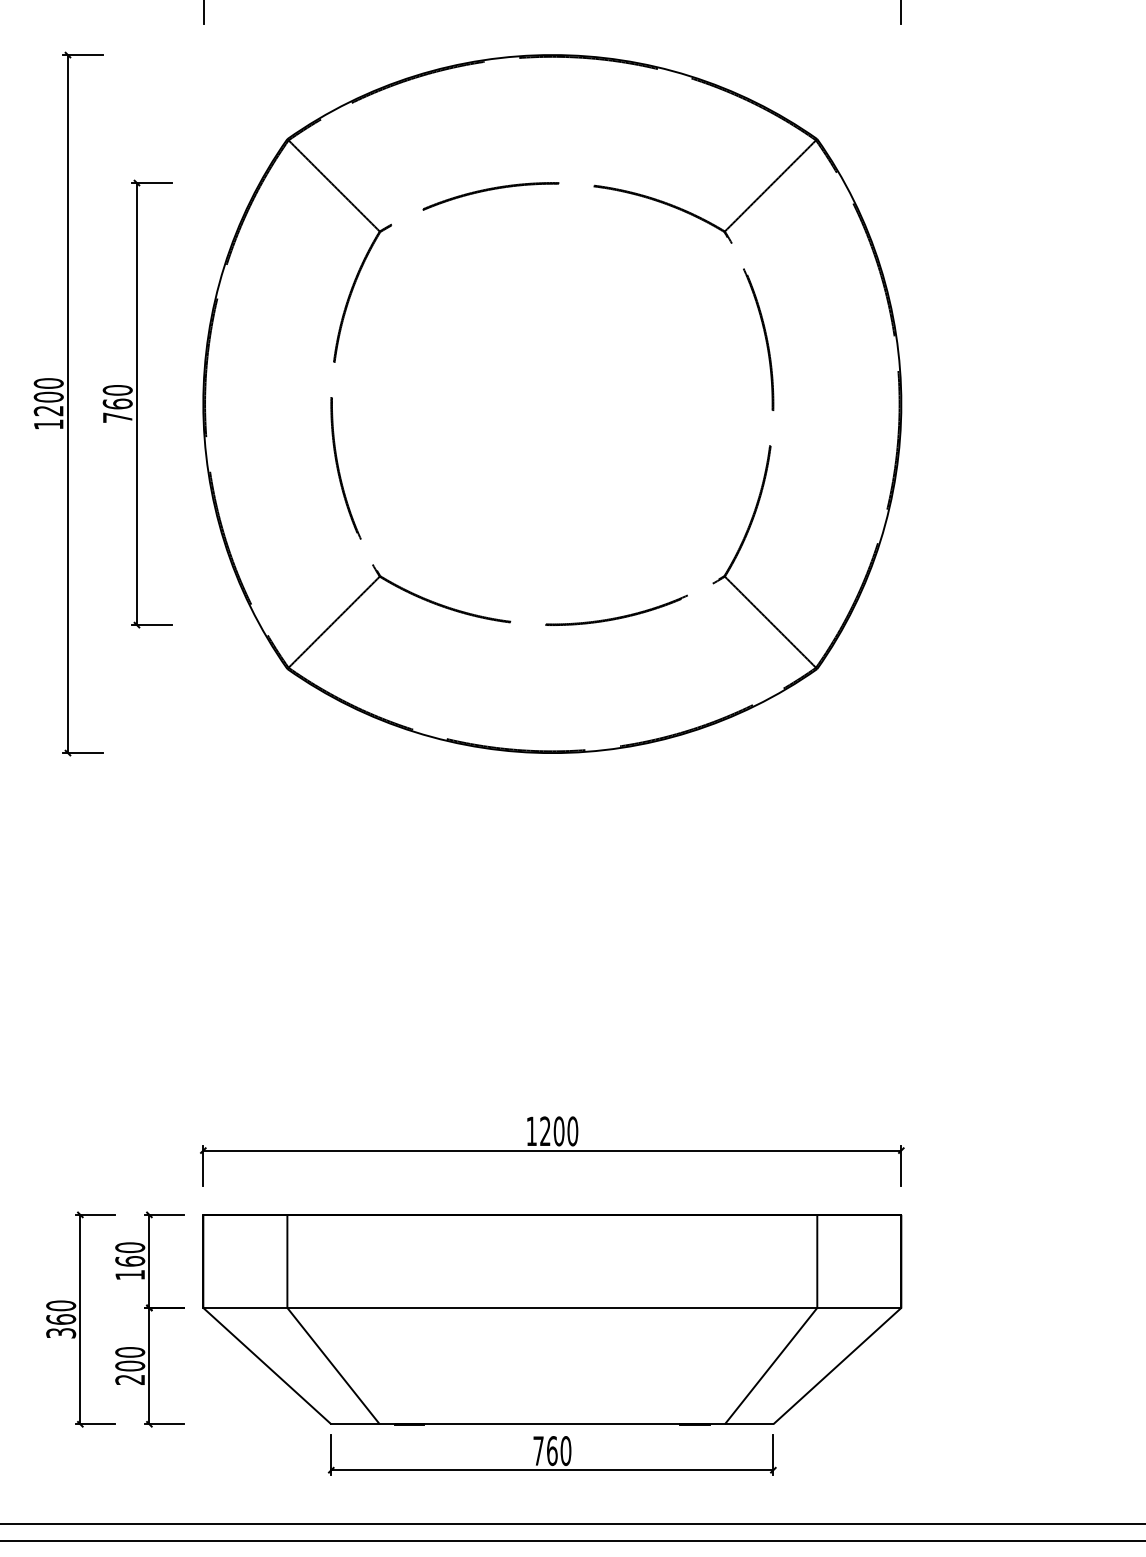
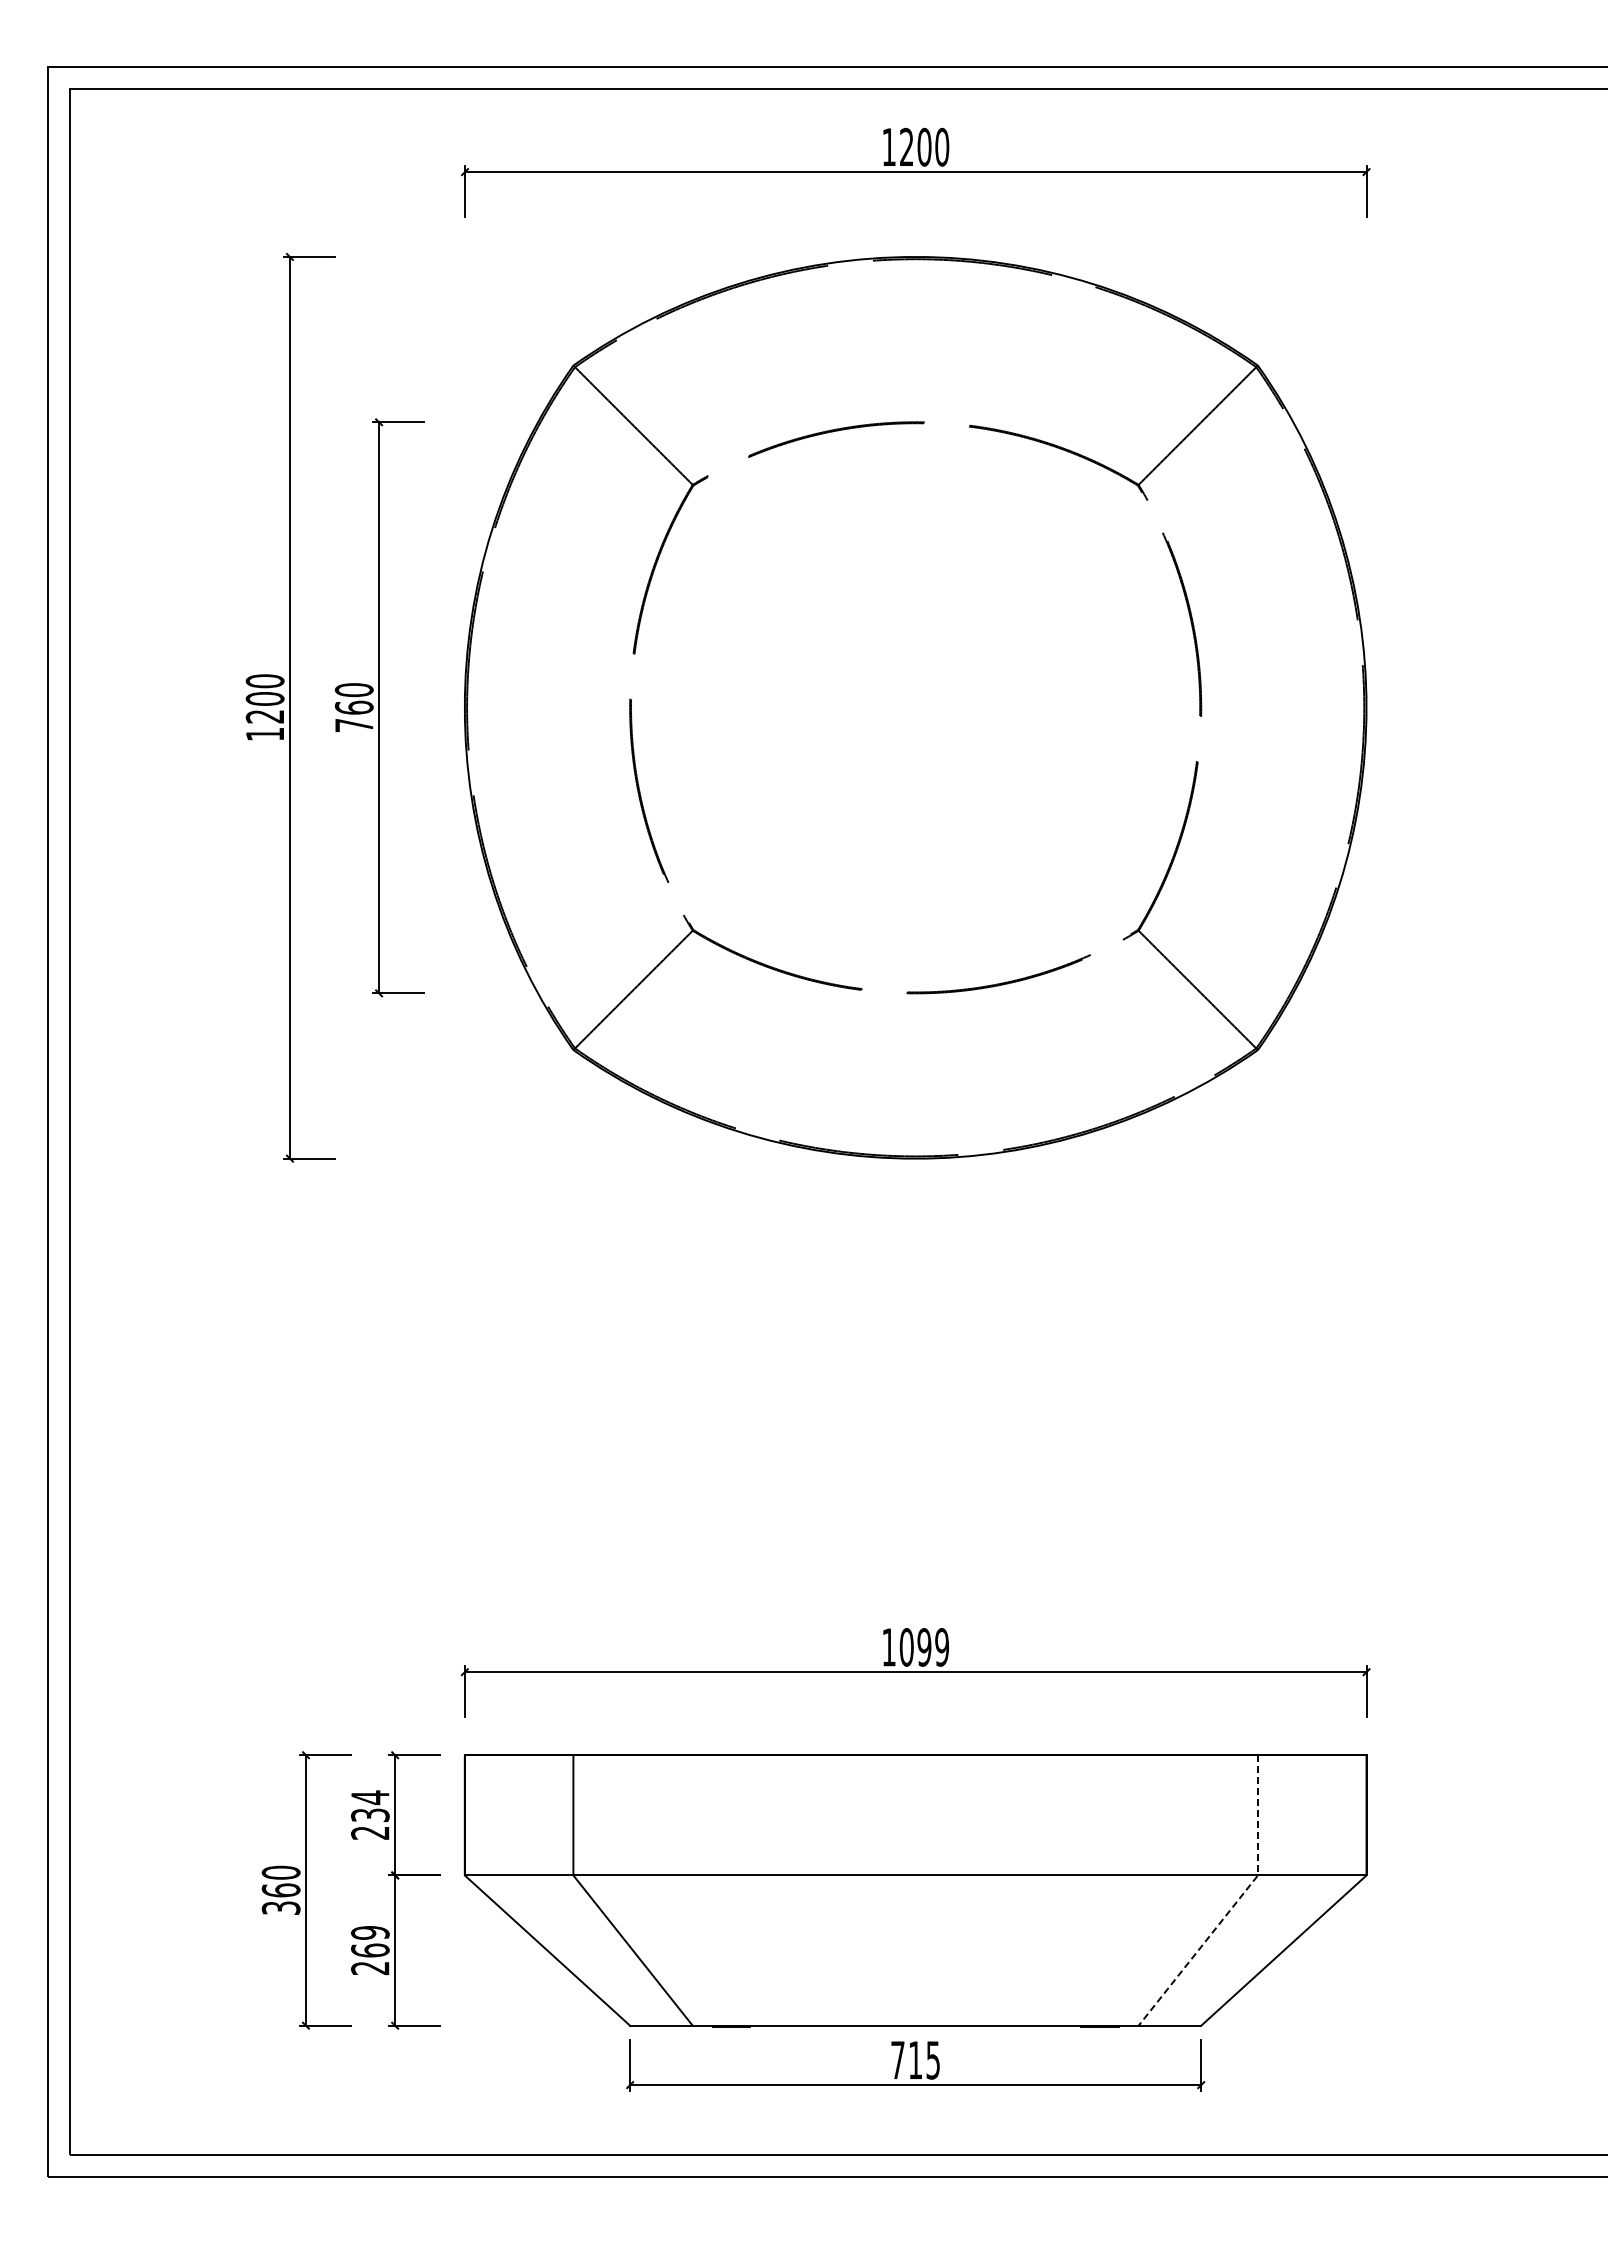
text: (559, 1131) -> (924, 1647), 1200 -> 1099
text: (130, 1260) -> (370, 1814), 160 -> 234
line: (800, 1328) -> (1236, 1902), solid -> dashed
text: (130, 1359) -> (370, 1941), 200 -> 269
text: (559, 1450) -> (924, 2059), 760 -> 715

